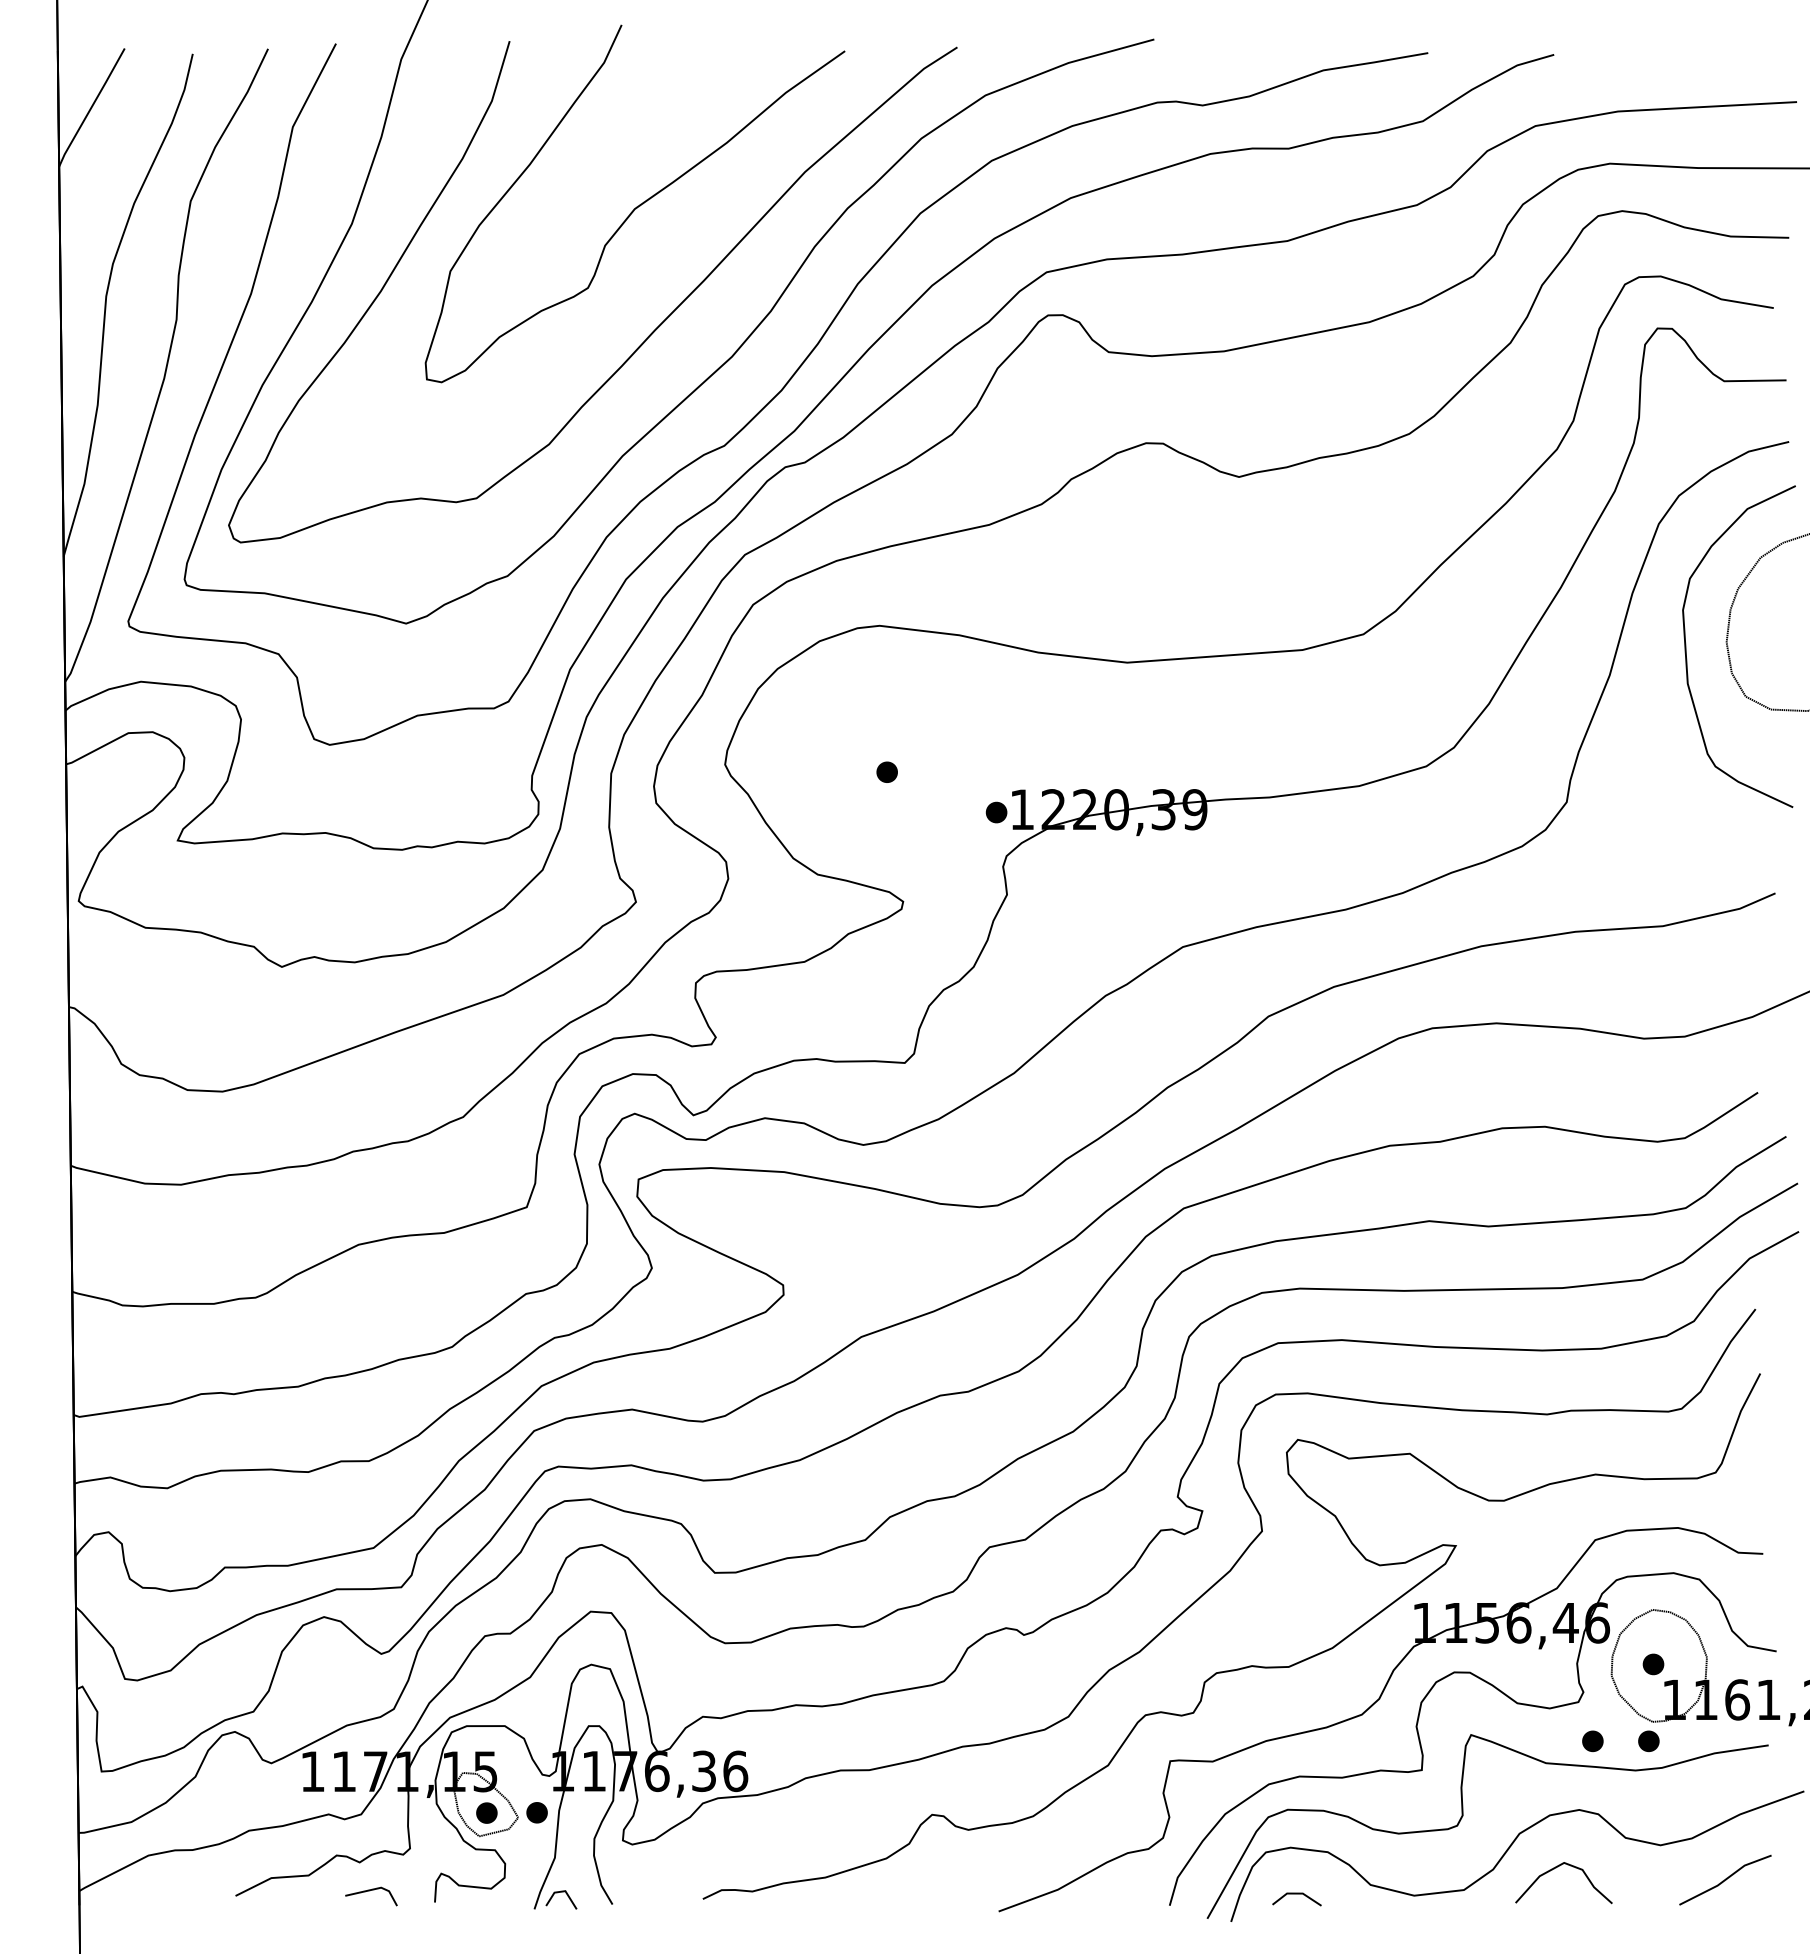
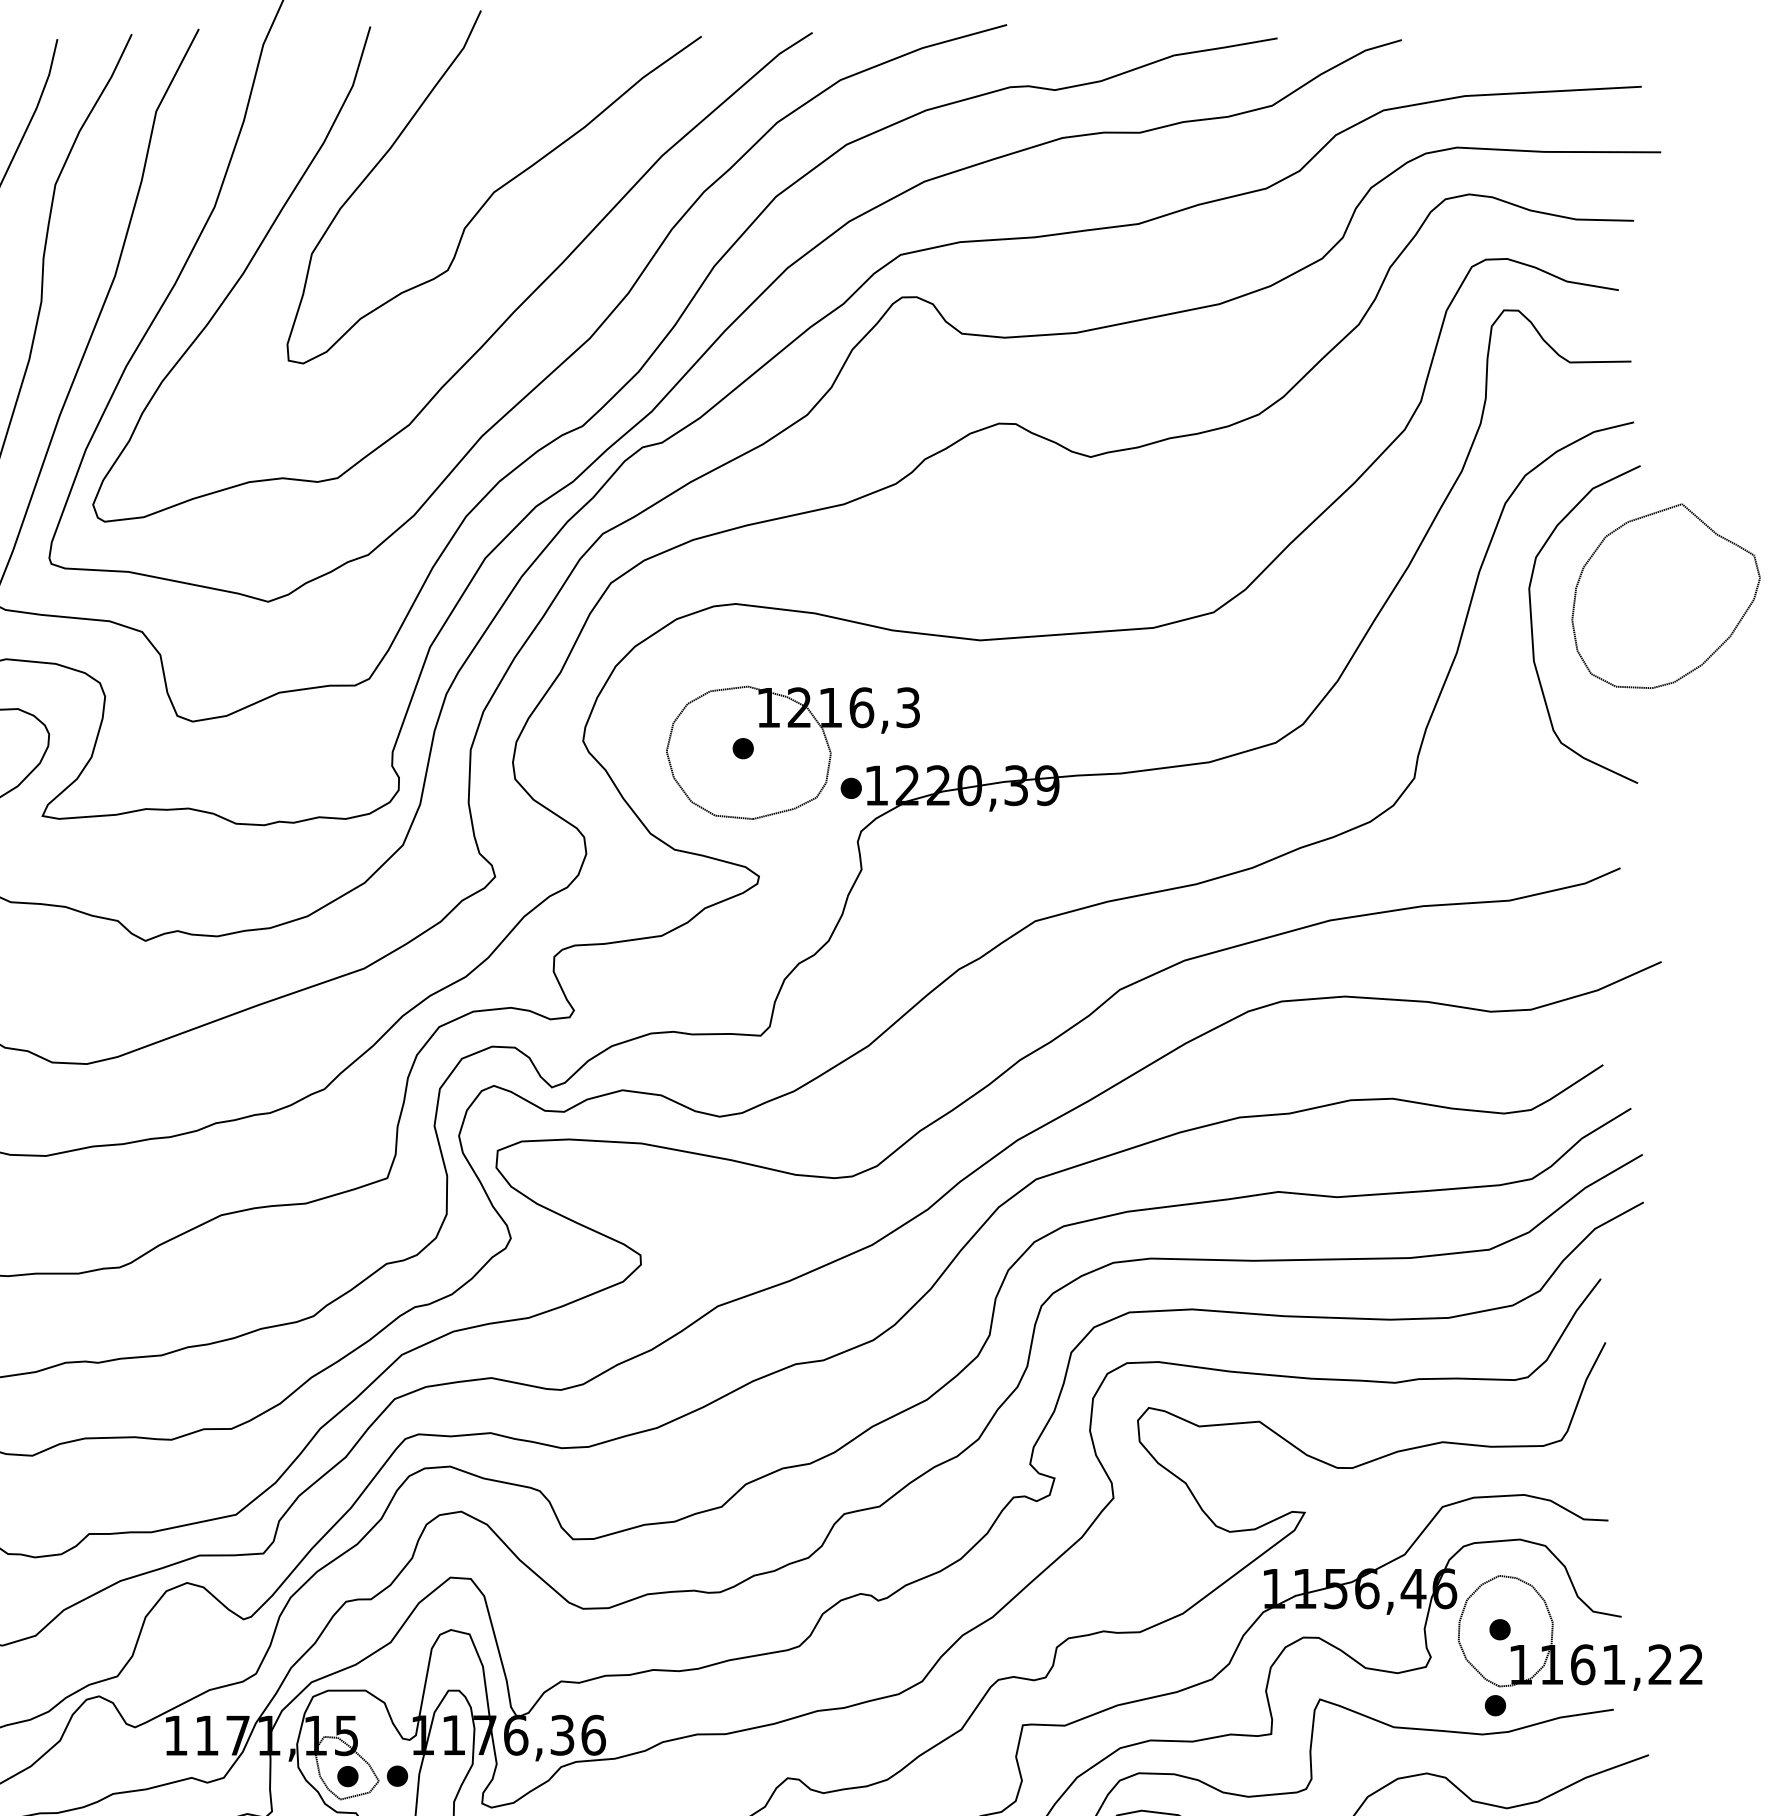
part: (937, 776) -> (792, 752), added
part: (1592, 1741) -> (1439, 1705), removed

